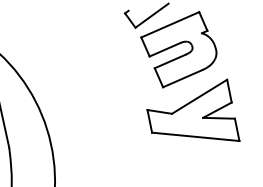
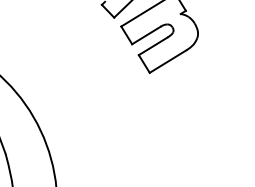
part: (193, 109) -> (182, 90), removed

